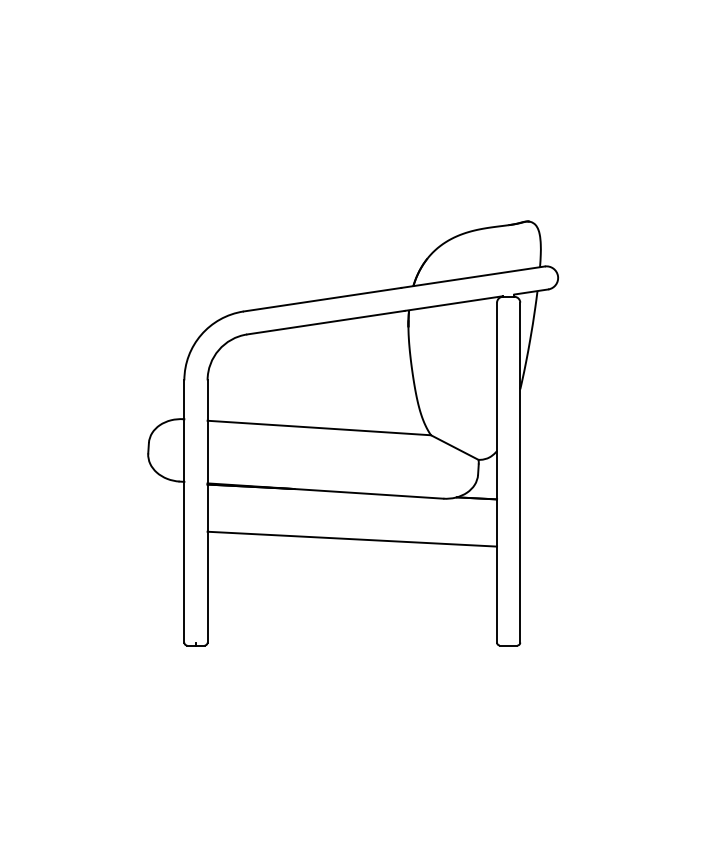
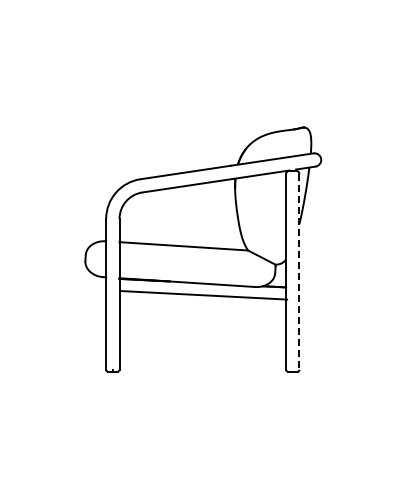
line: (520, 473) -> (299, 272), solid -> dashed
line: (351, 539) -> (203, 295), moved

